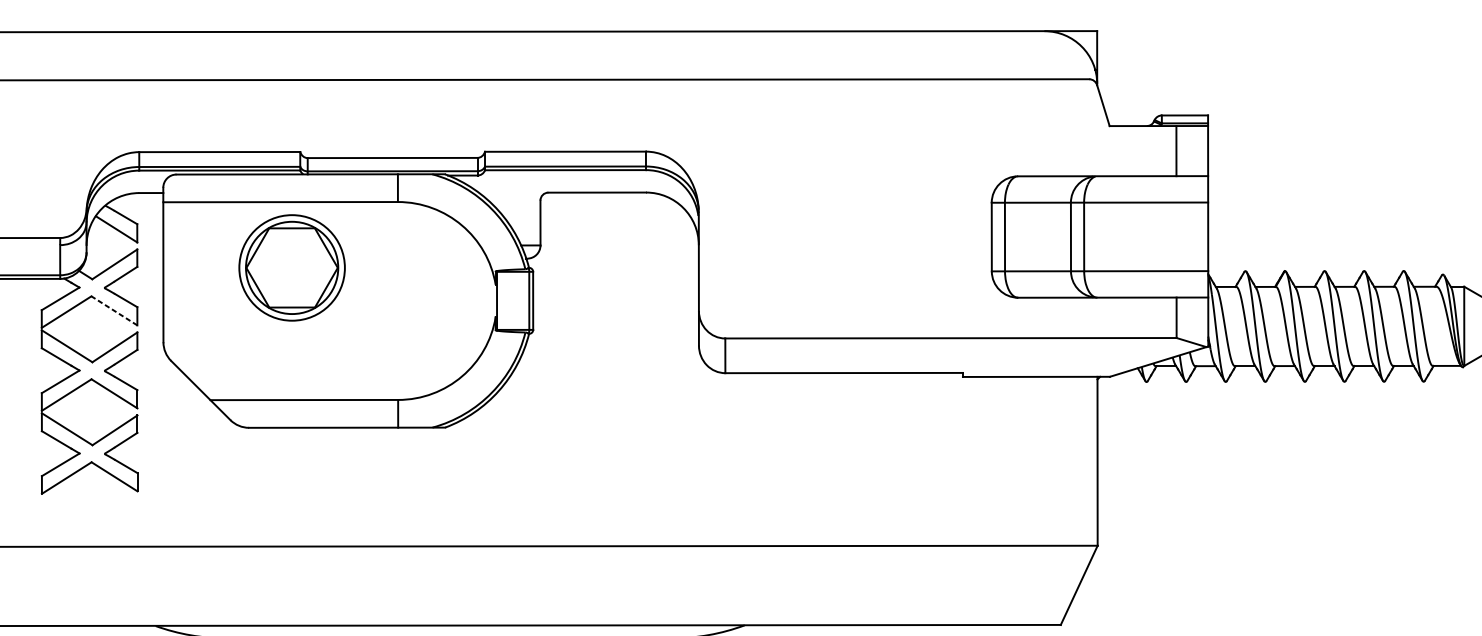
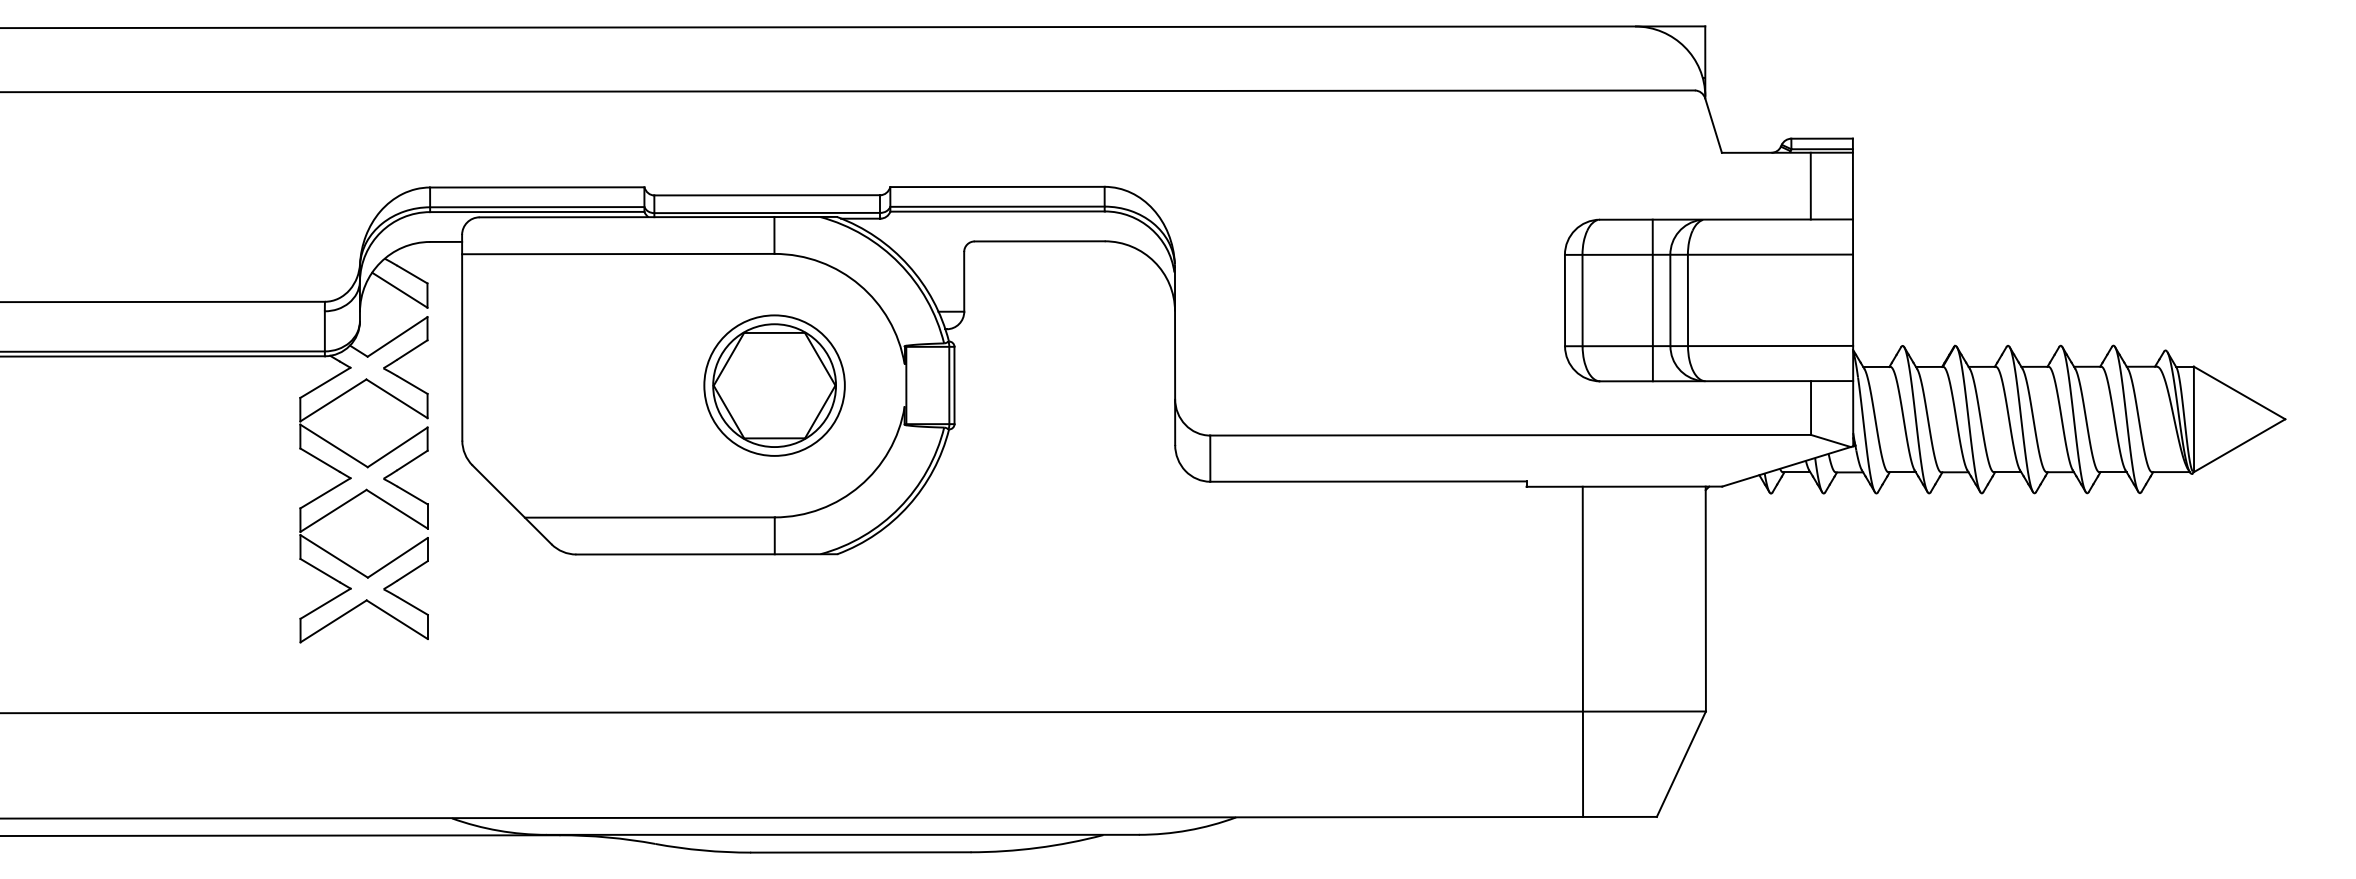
line: (1057, 237) -> (1652, 300), added
part: (292, 267) -> (774, 385), moved
line: (114, 310) -> (396, 398), dashed -> solid
line: (1004, 500) -> (1582, 651), added

